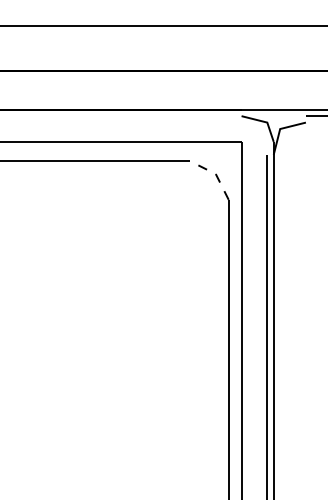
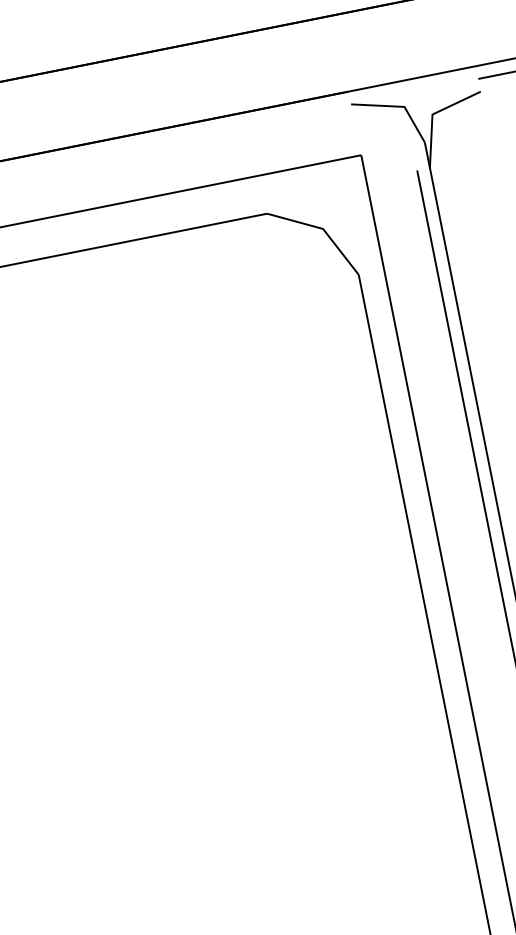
line: (215, 174) -> (322, 229), dashed -> solid

